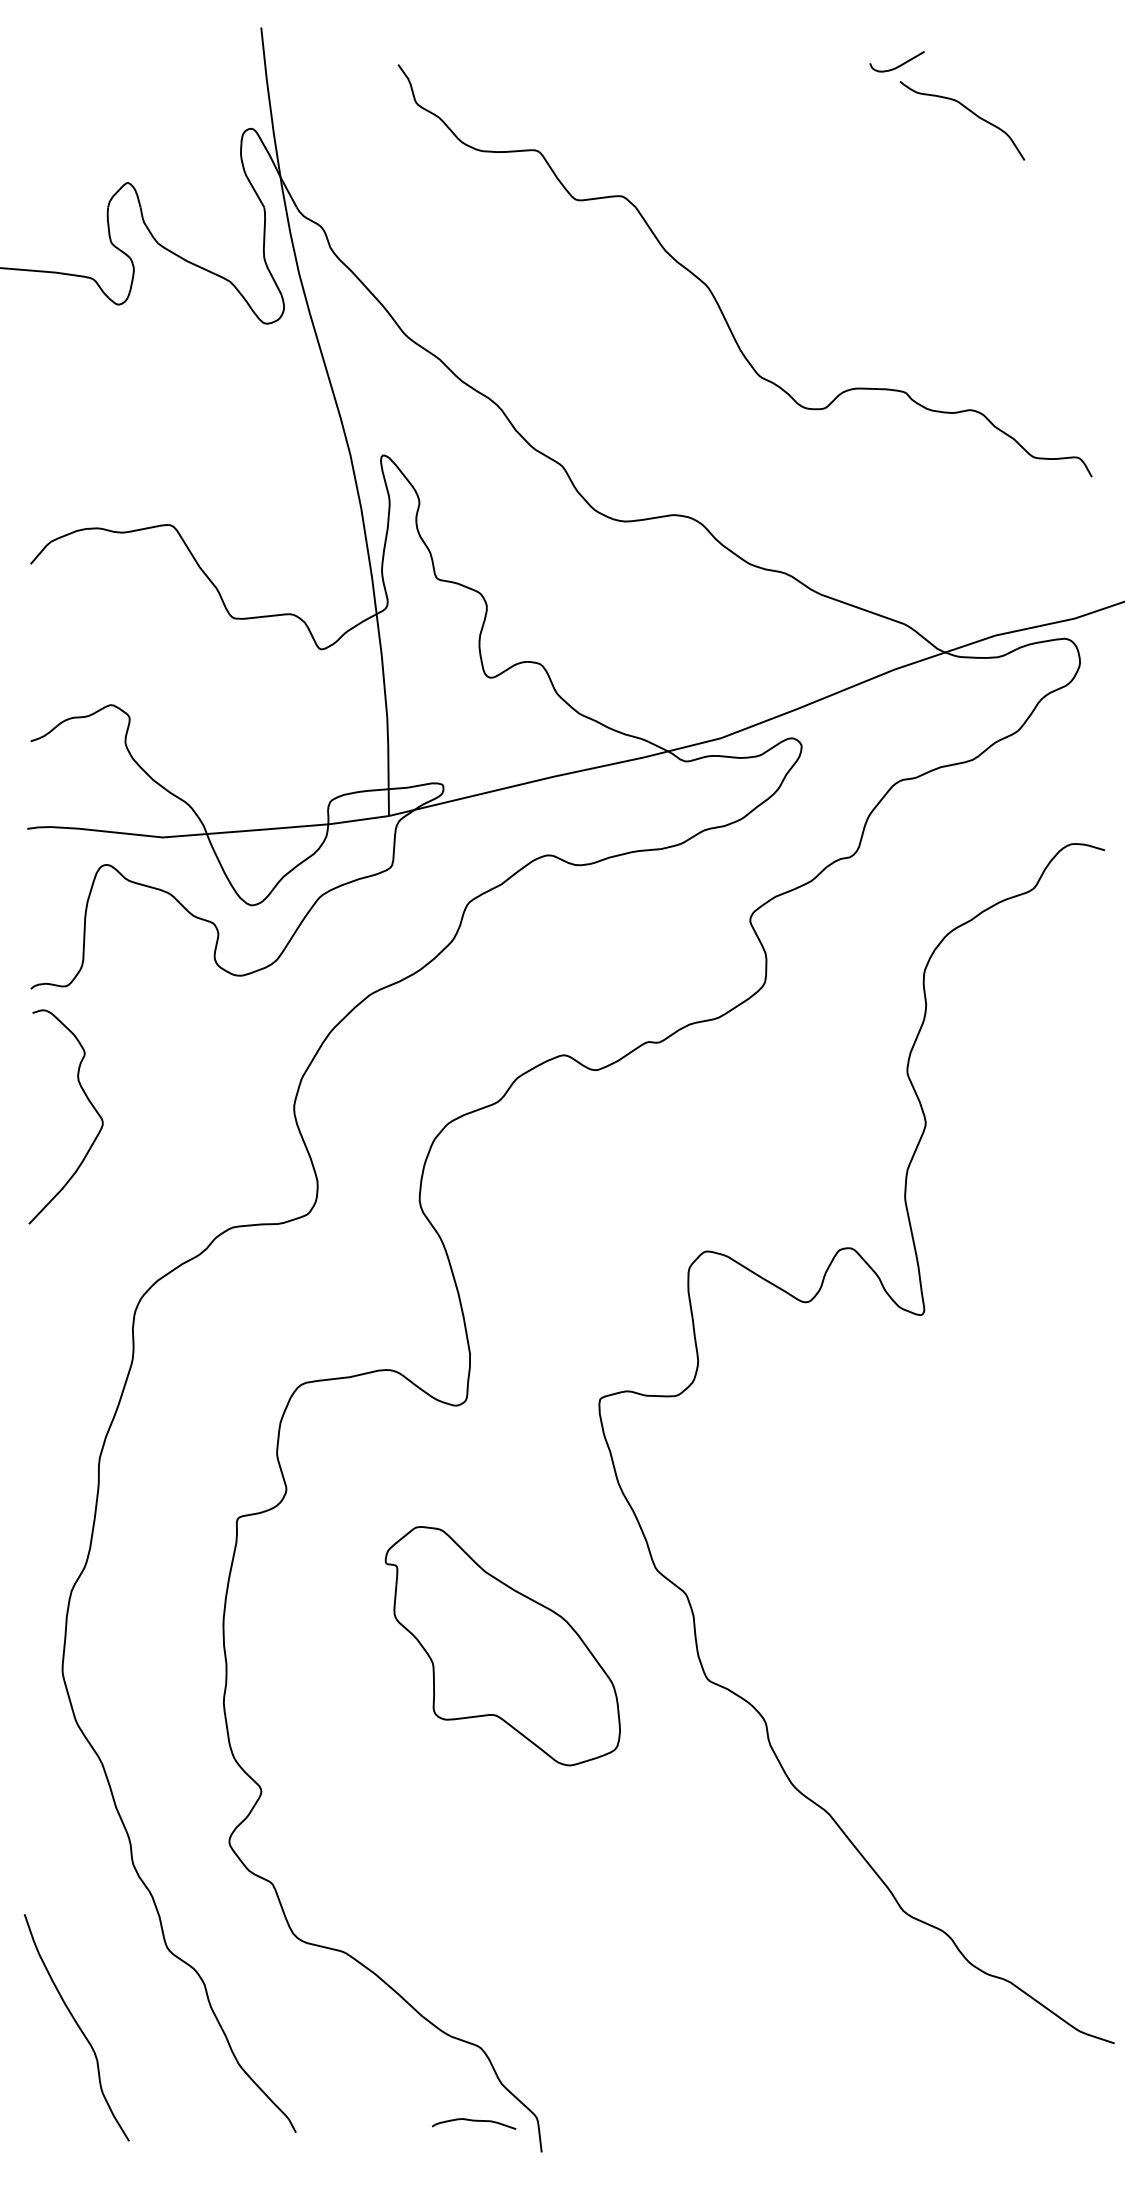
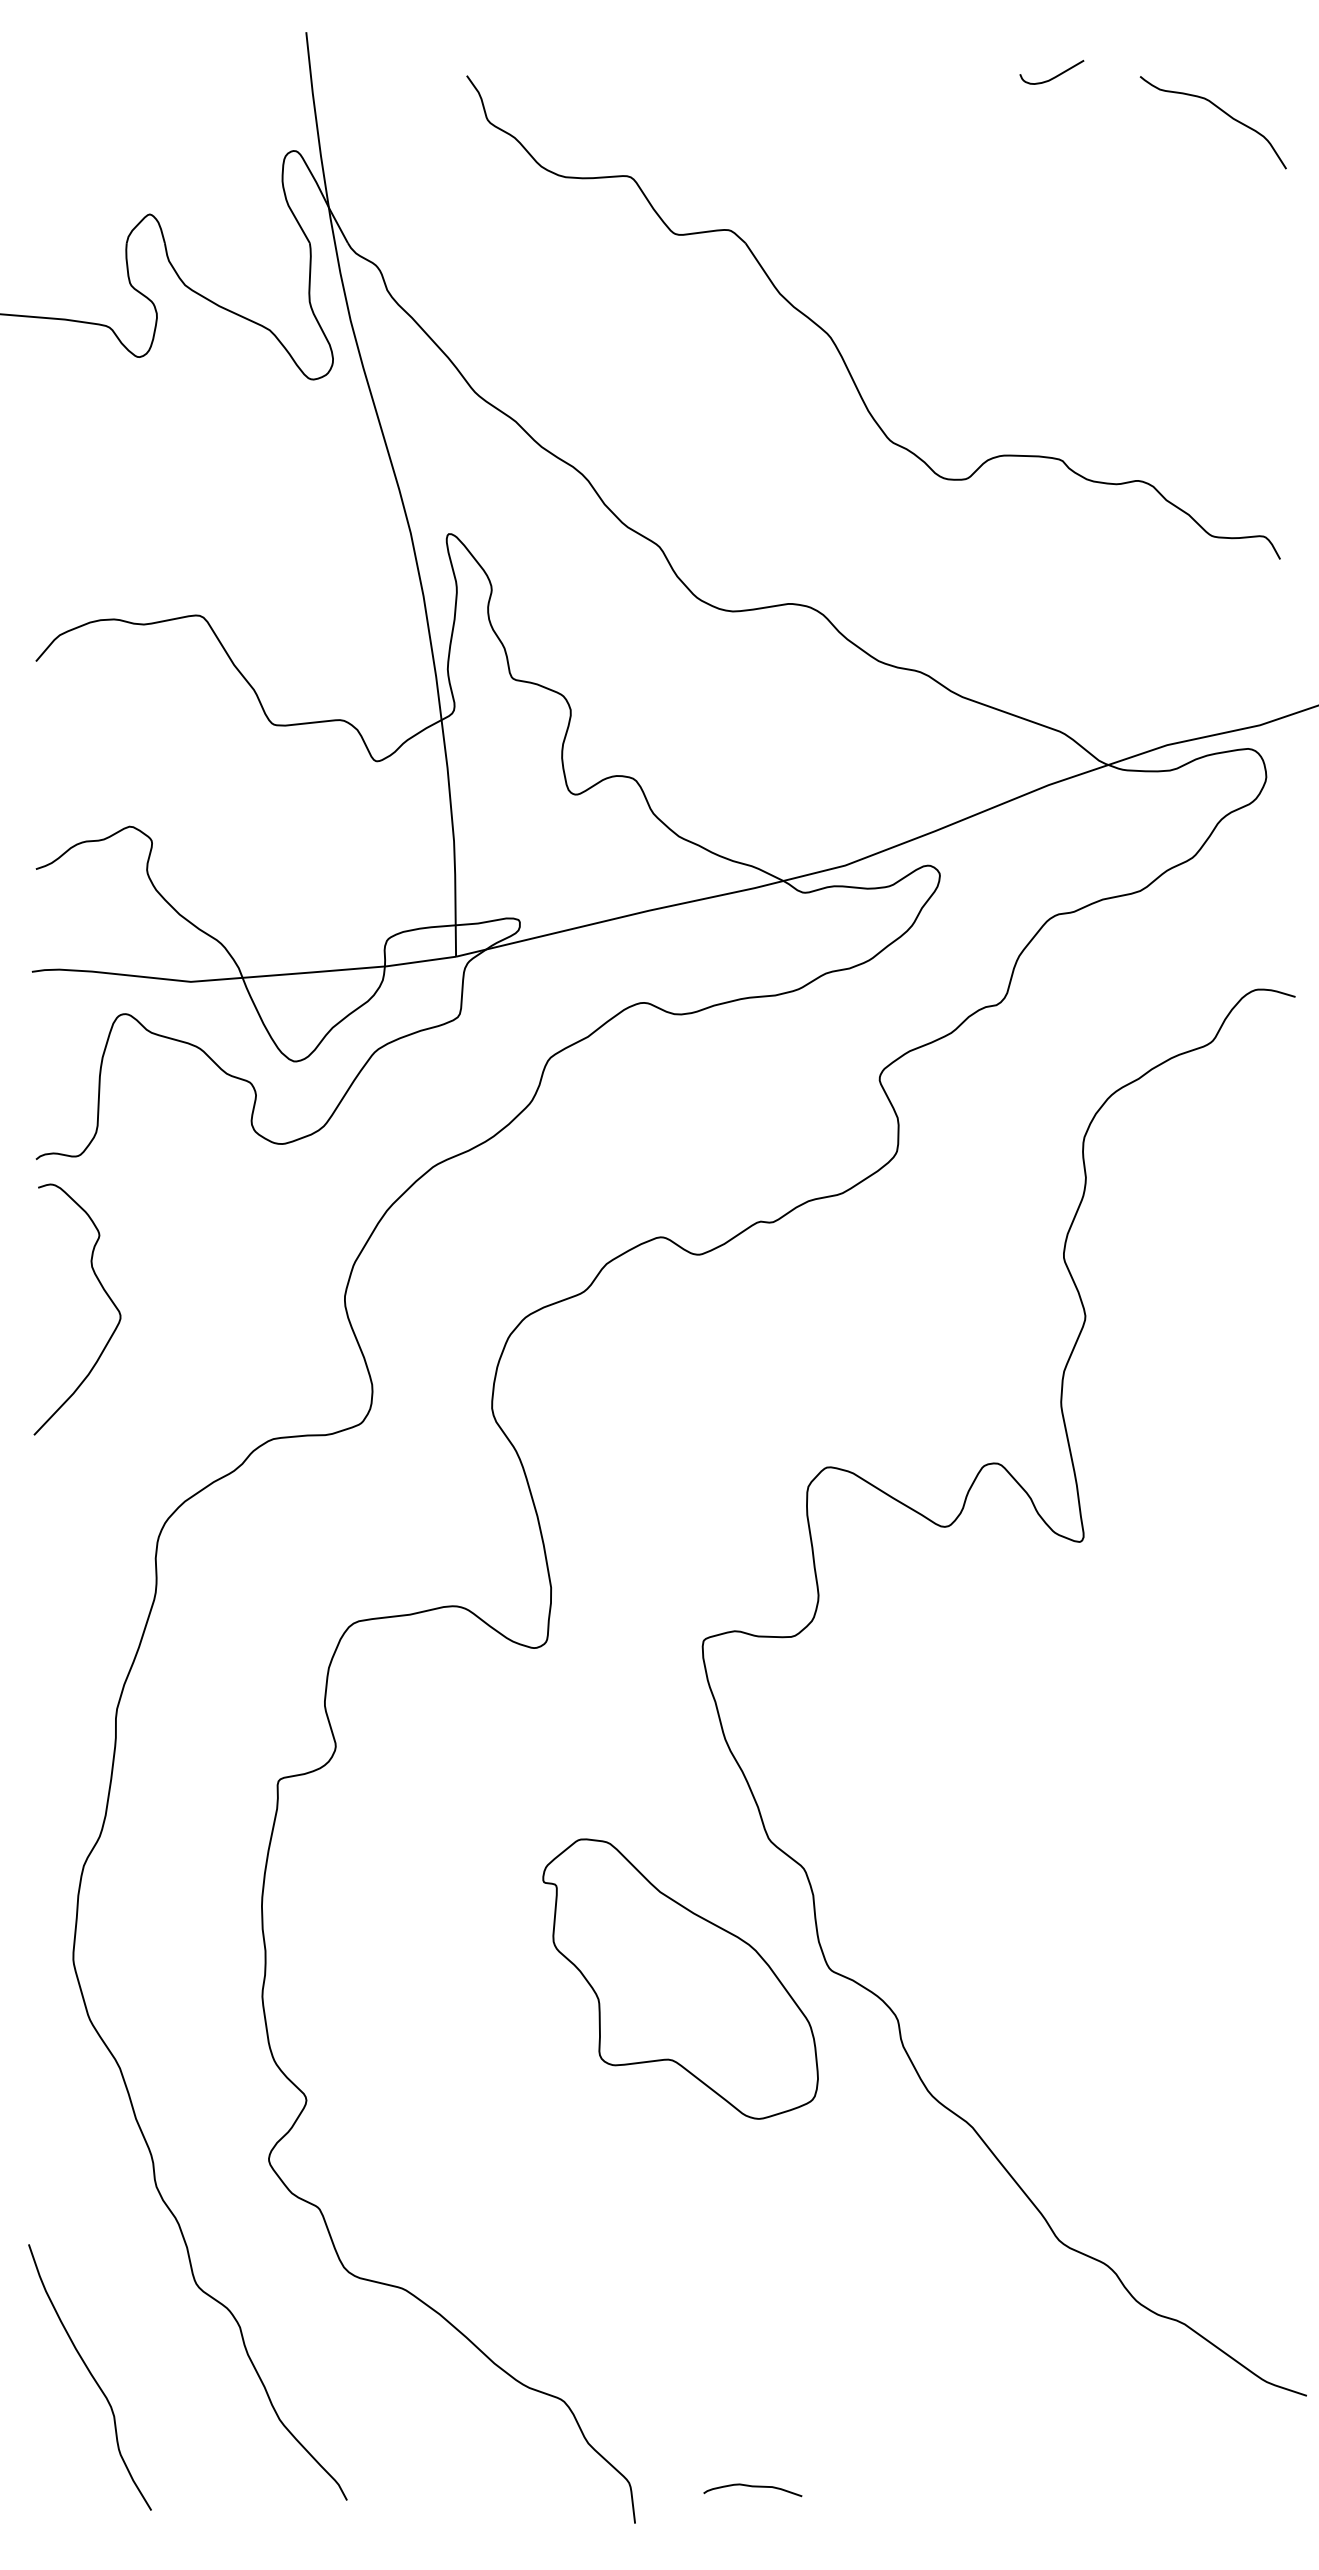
curve: (969, 111) -> (1221, 111), moved
part: (502, 1645) -> (680, 1978), moved
curve: (473, 2121) -> (752, 2487), moved

